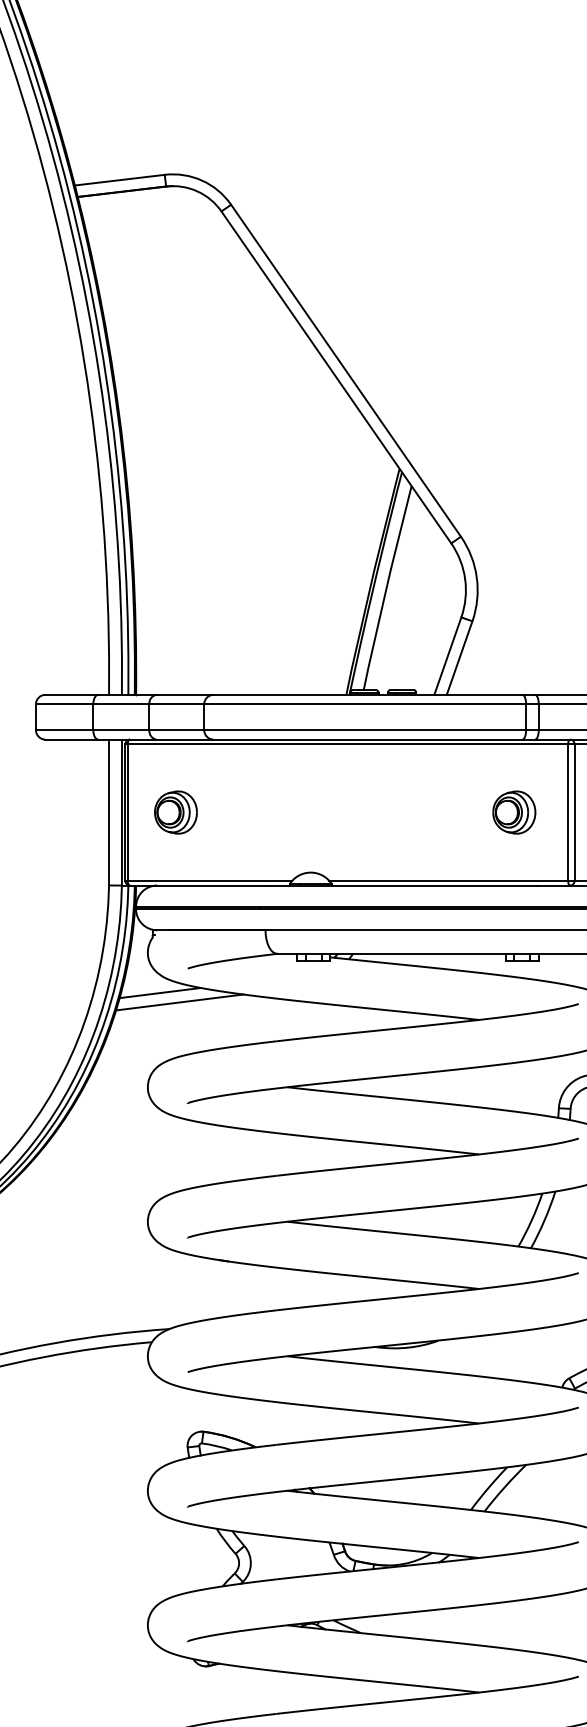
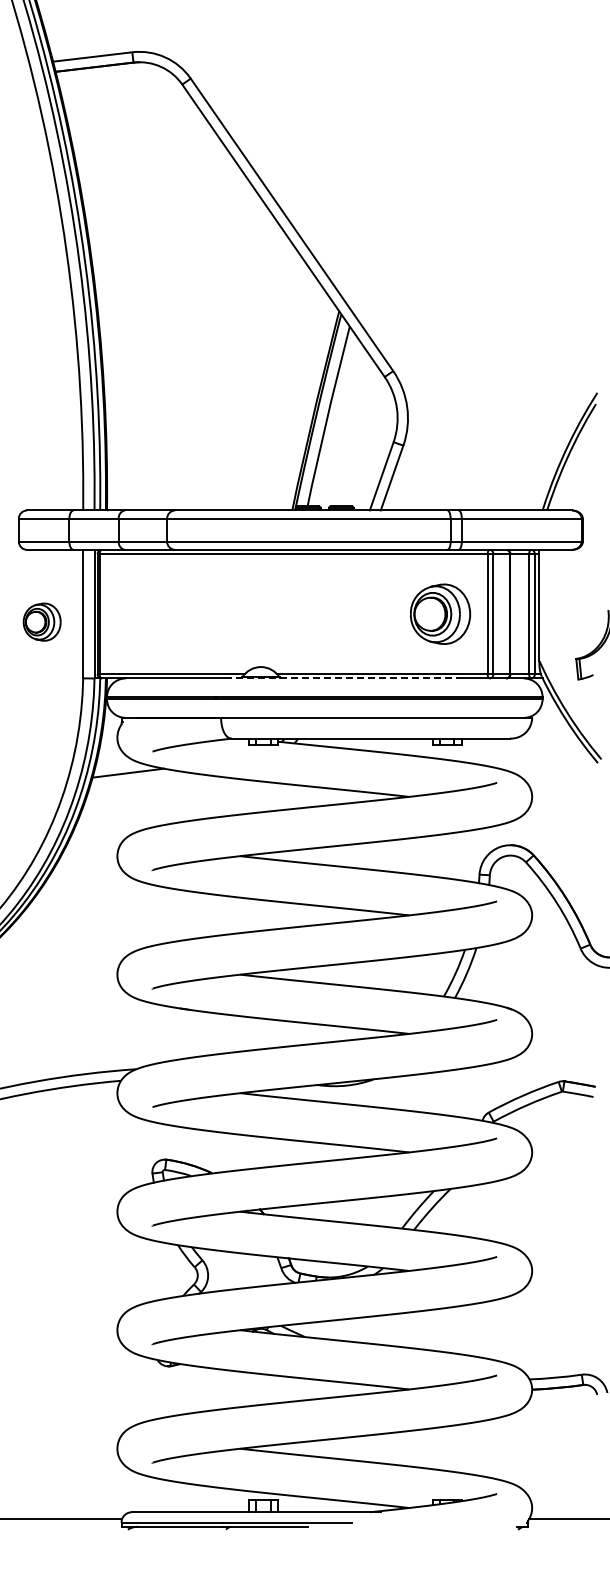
part: (175, 811) -> (41, 621), moved
part: (513, 811) -> (439, 613), size x1.6
line: (403, 885) -> (342, 678), solid -> dashed
line: (179, 1002) -> (145, 781), removed

